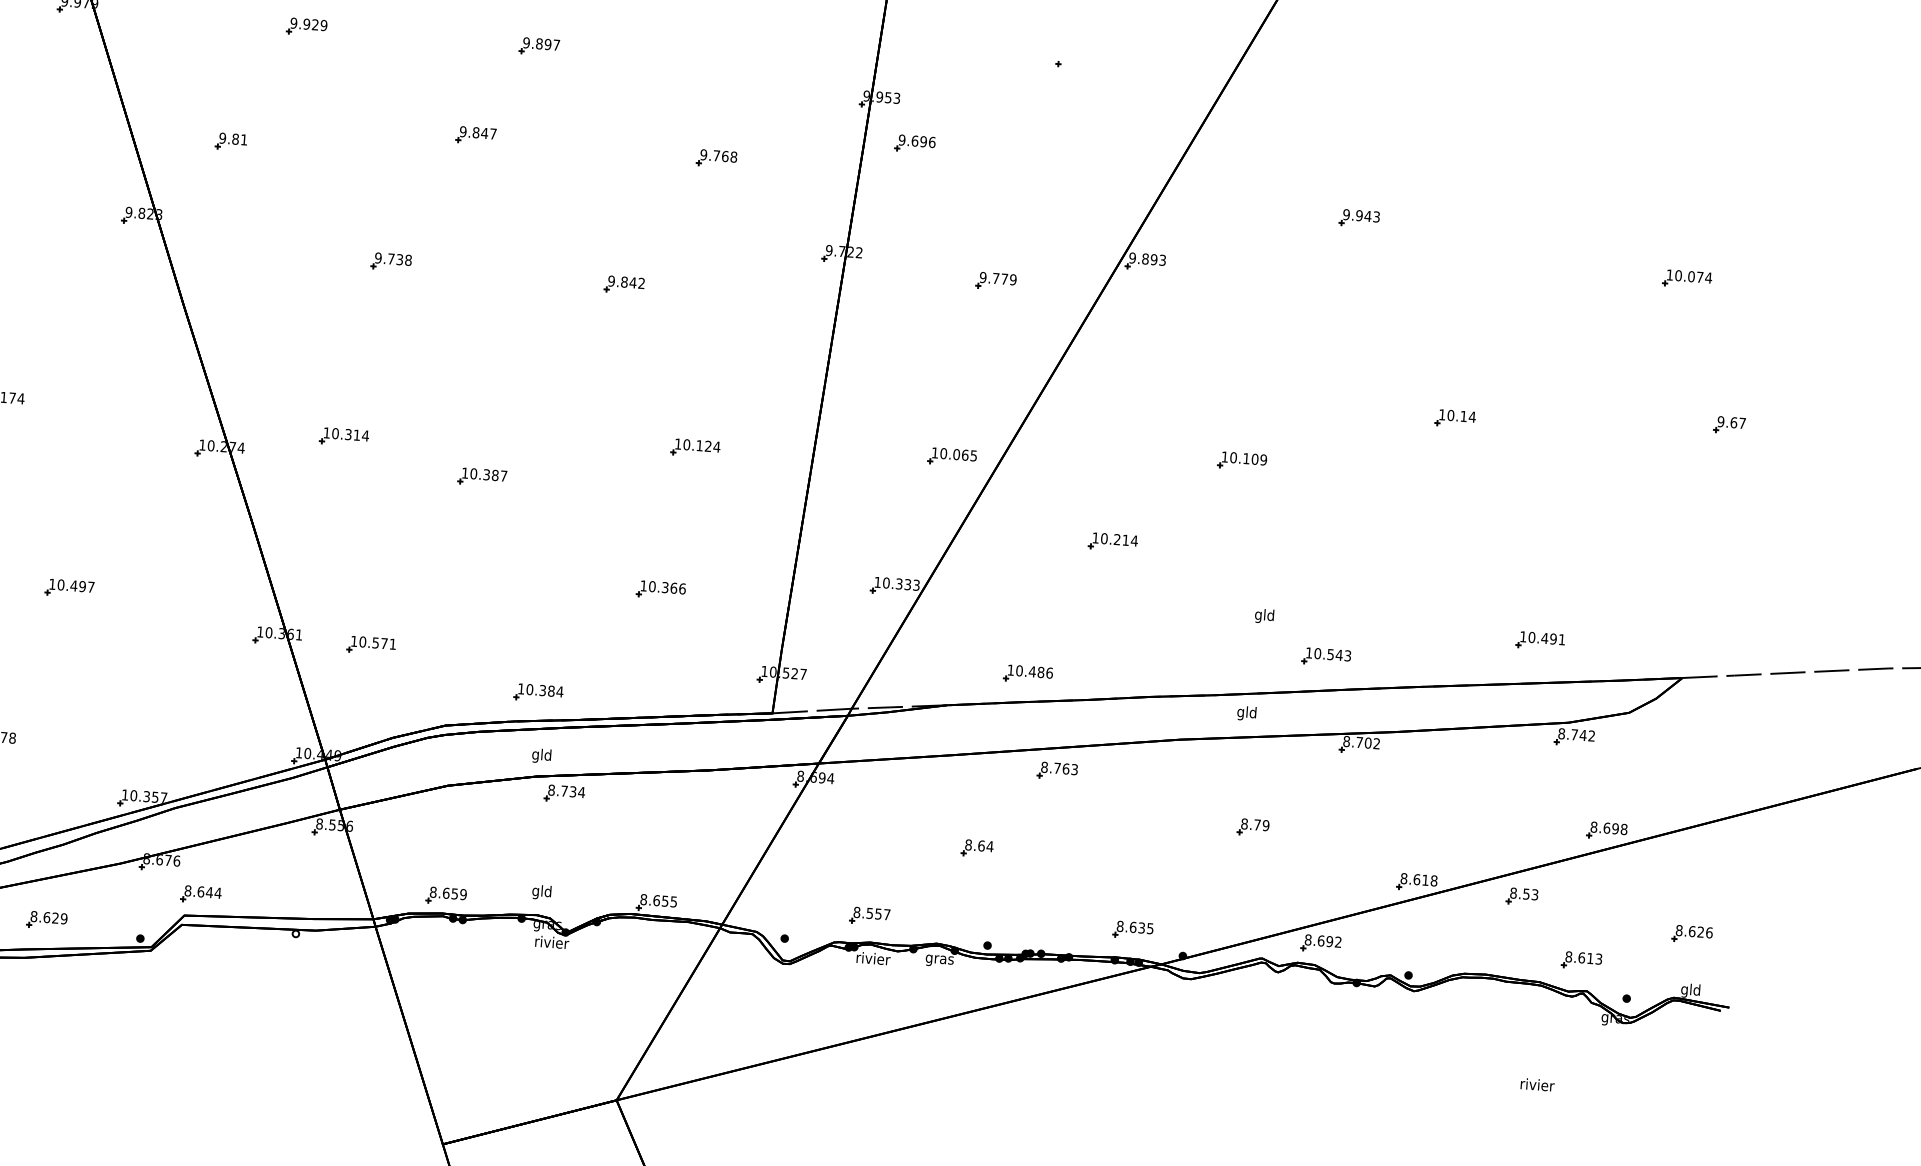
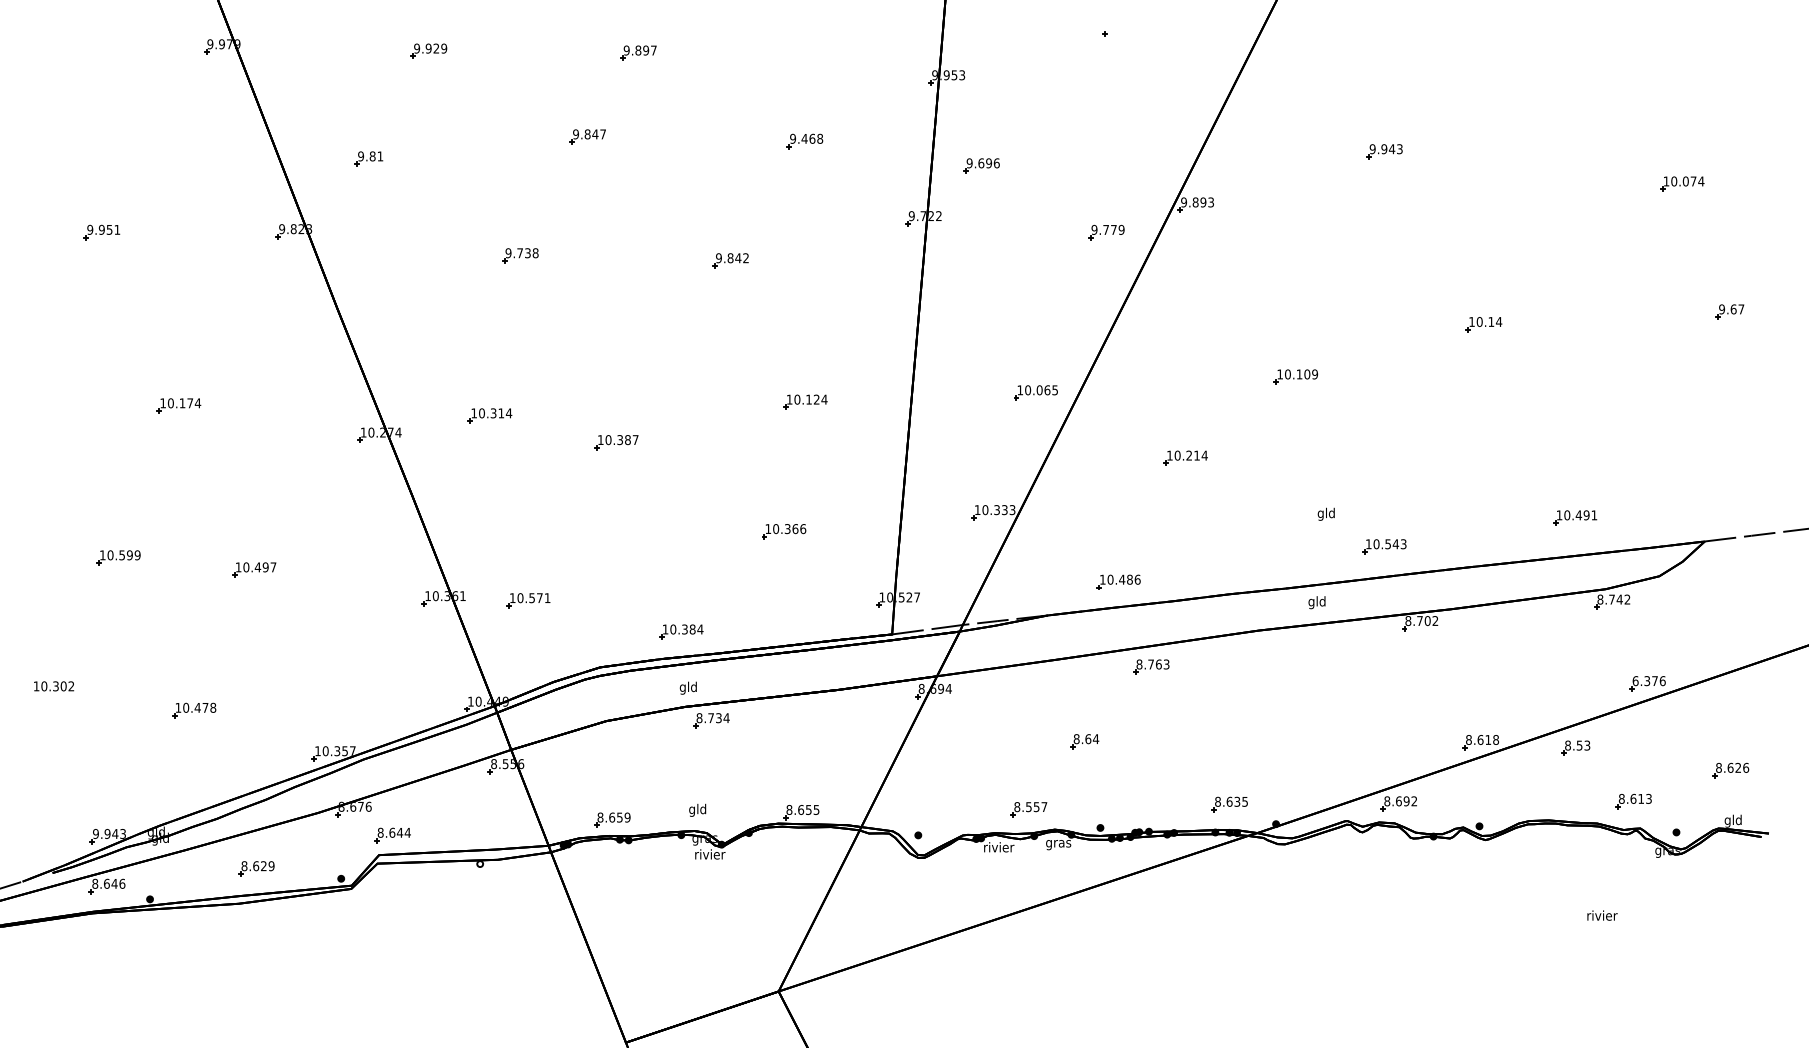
part: (915, 143) -> (981, 165), moved
text: (716, 155) -> (804, 138), 9.768 -> 9.468
part: (996, 281) -> (1106, 232), moved
part: (1253, 827) -> (1330, 704), removed
text: (1608, 828) -> (1648, 681), 8.698 -> 6.376
part: (869, 916) -> (1028, 809), moved

